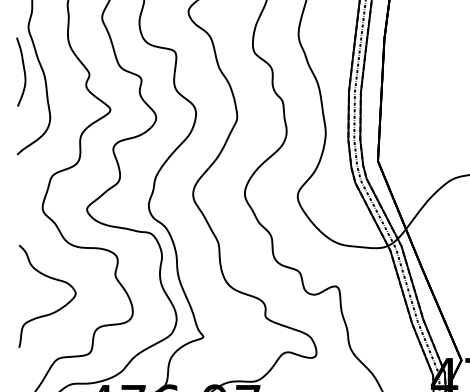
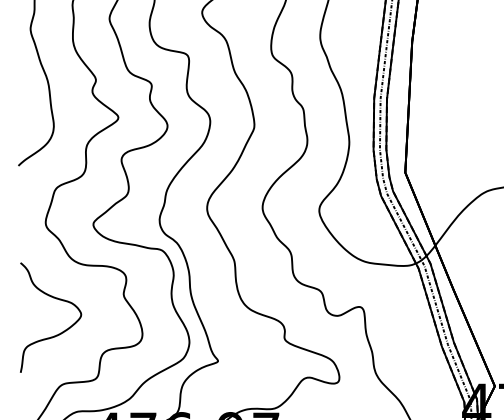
curve: (23, 71) -> (25, 76), removed

